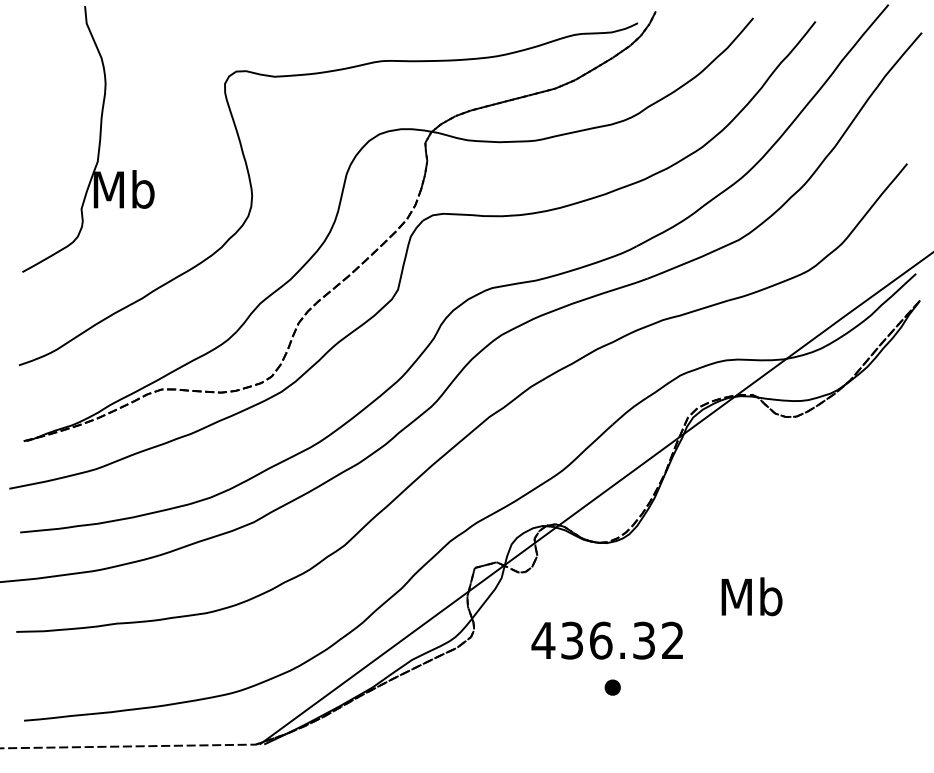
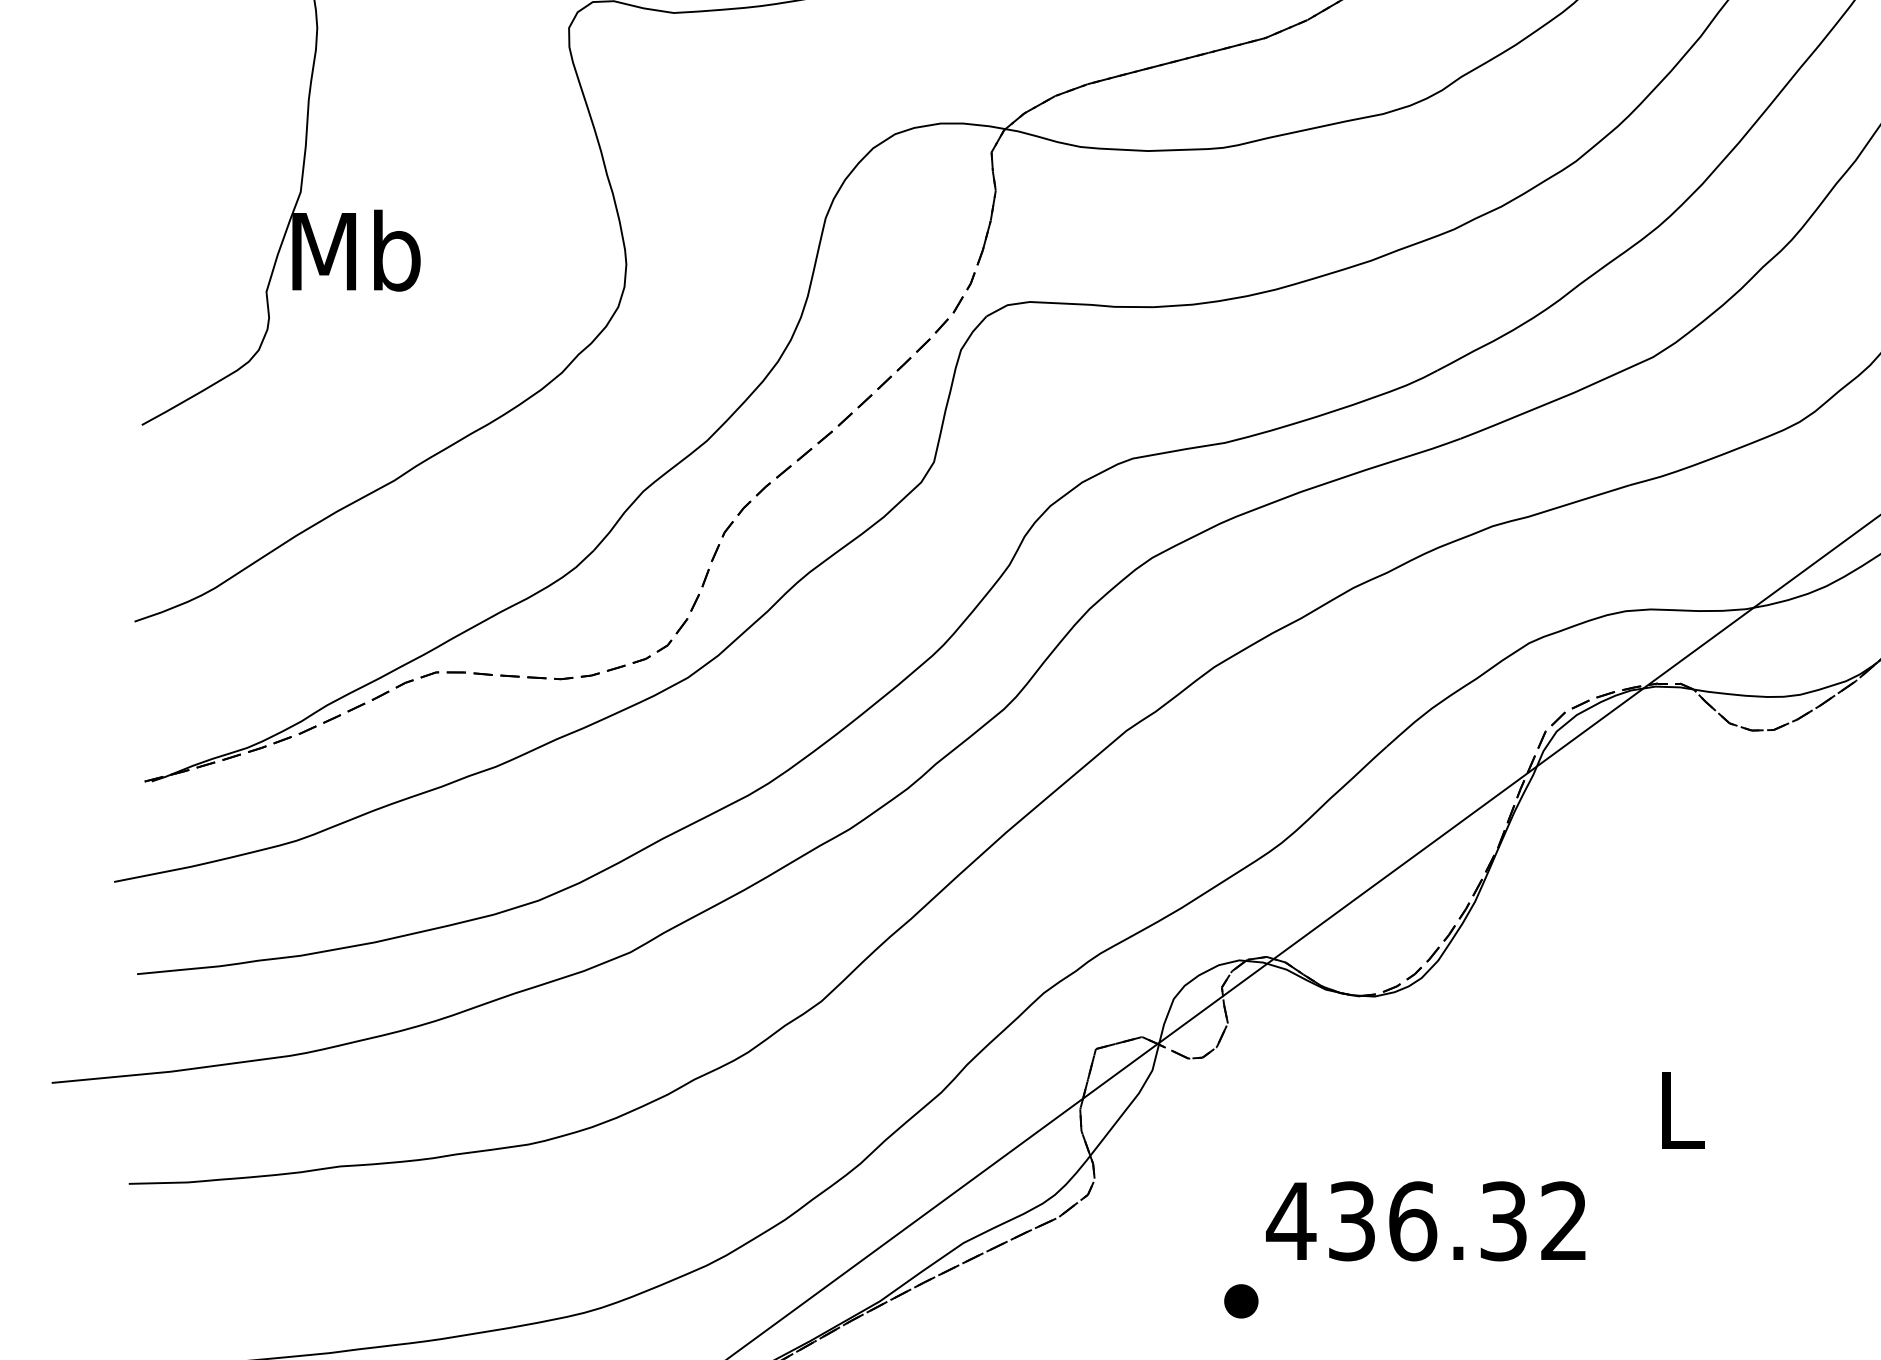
text: (751, 596) -> (1679, 1109), Mb -> L
text: (606, 640) -> (1424, 1220), moved
part: (612, 687) -> (1240, 1301), moved

